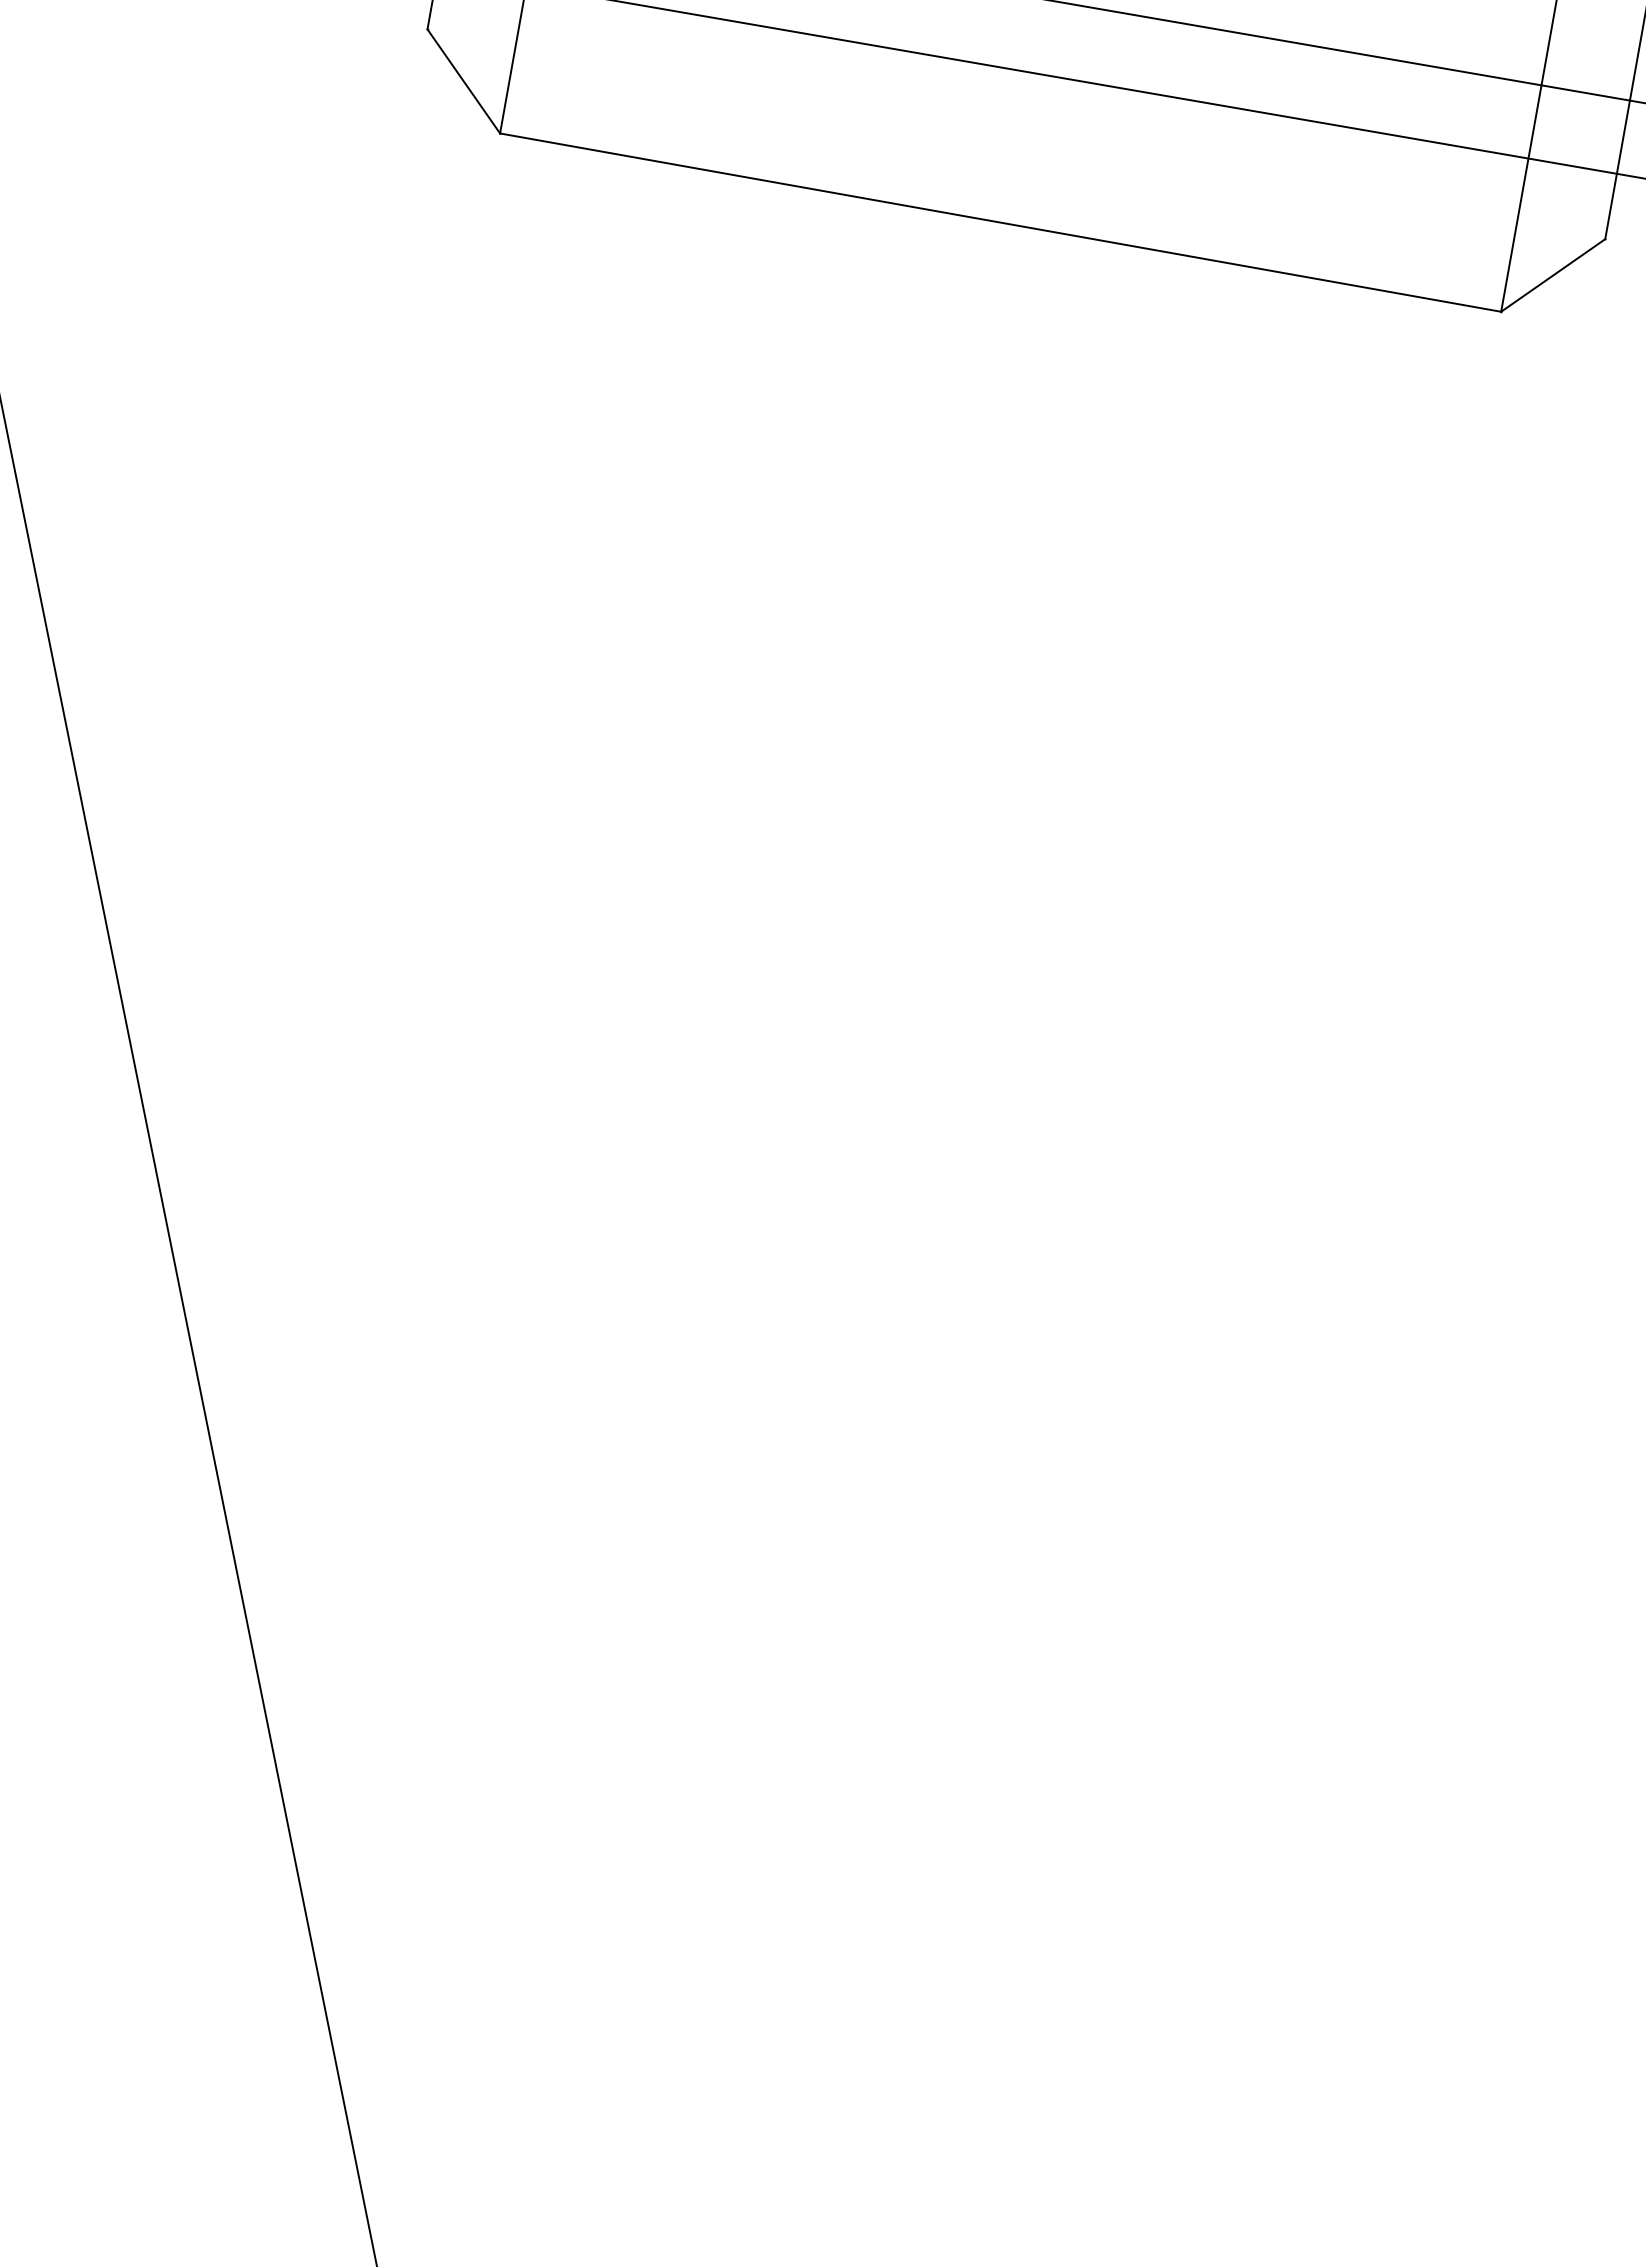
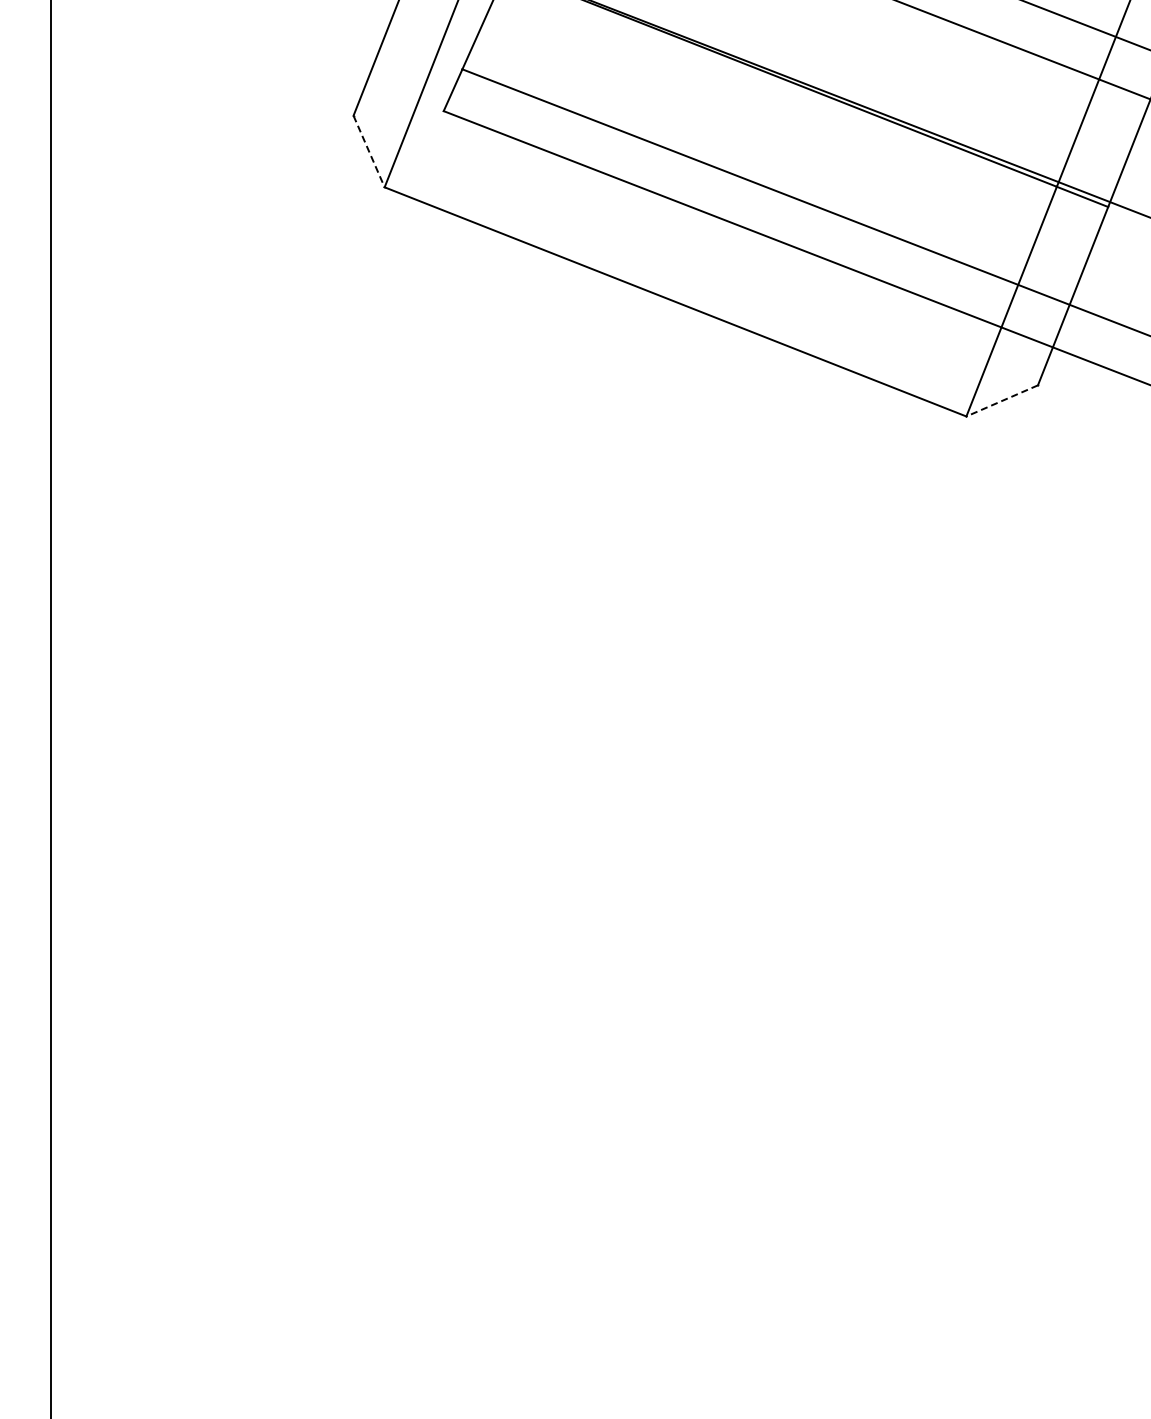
line: (464, 82) -> (369, 152), solid -> dashed
line: (1552, 276) -> (1001, 401), solid -> dashed

